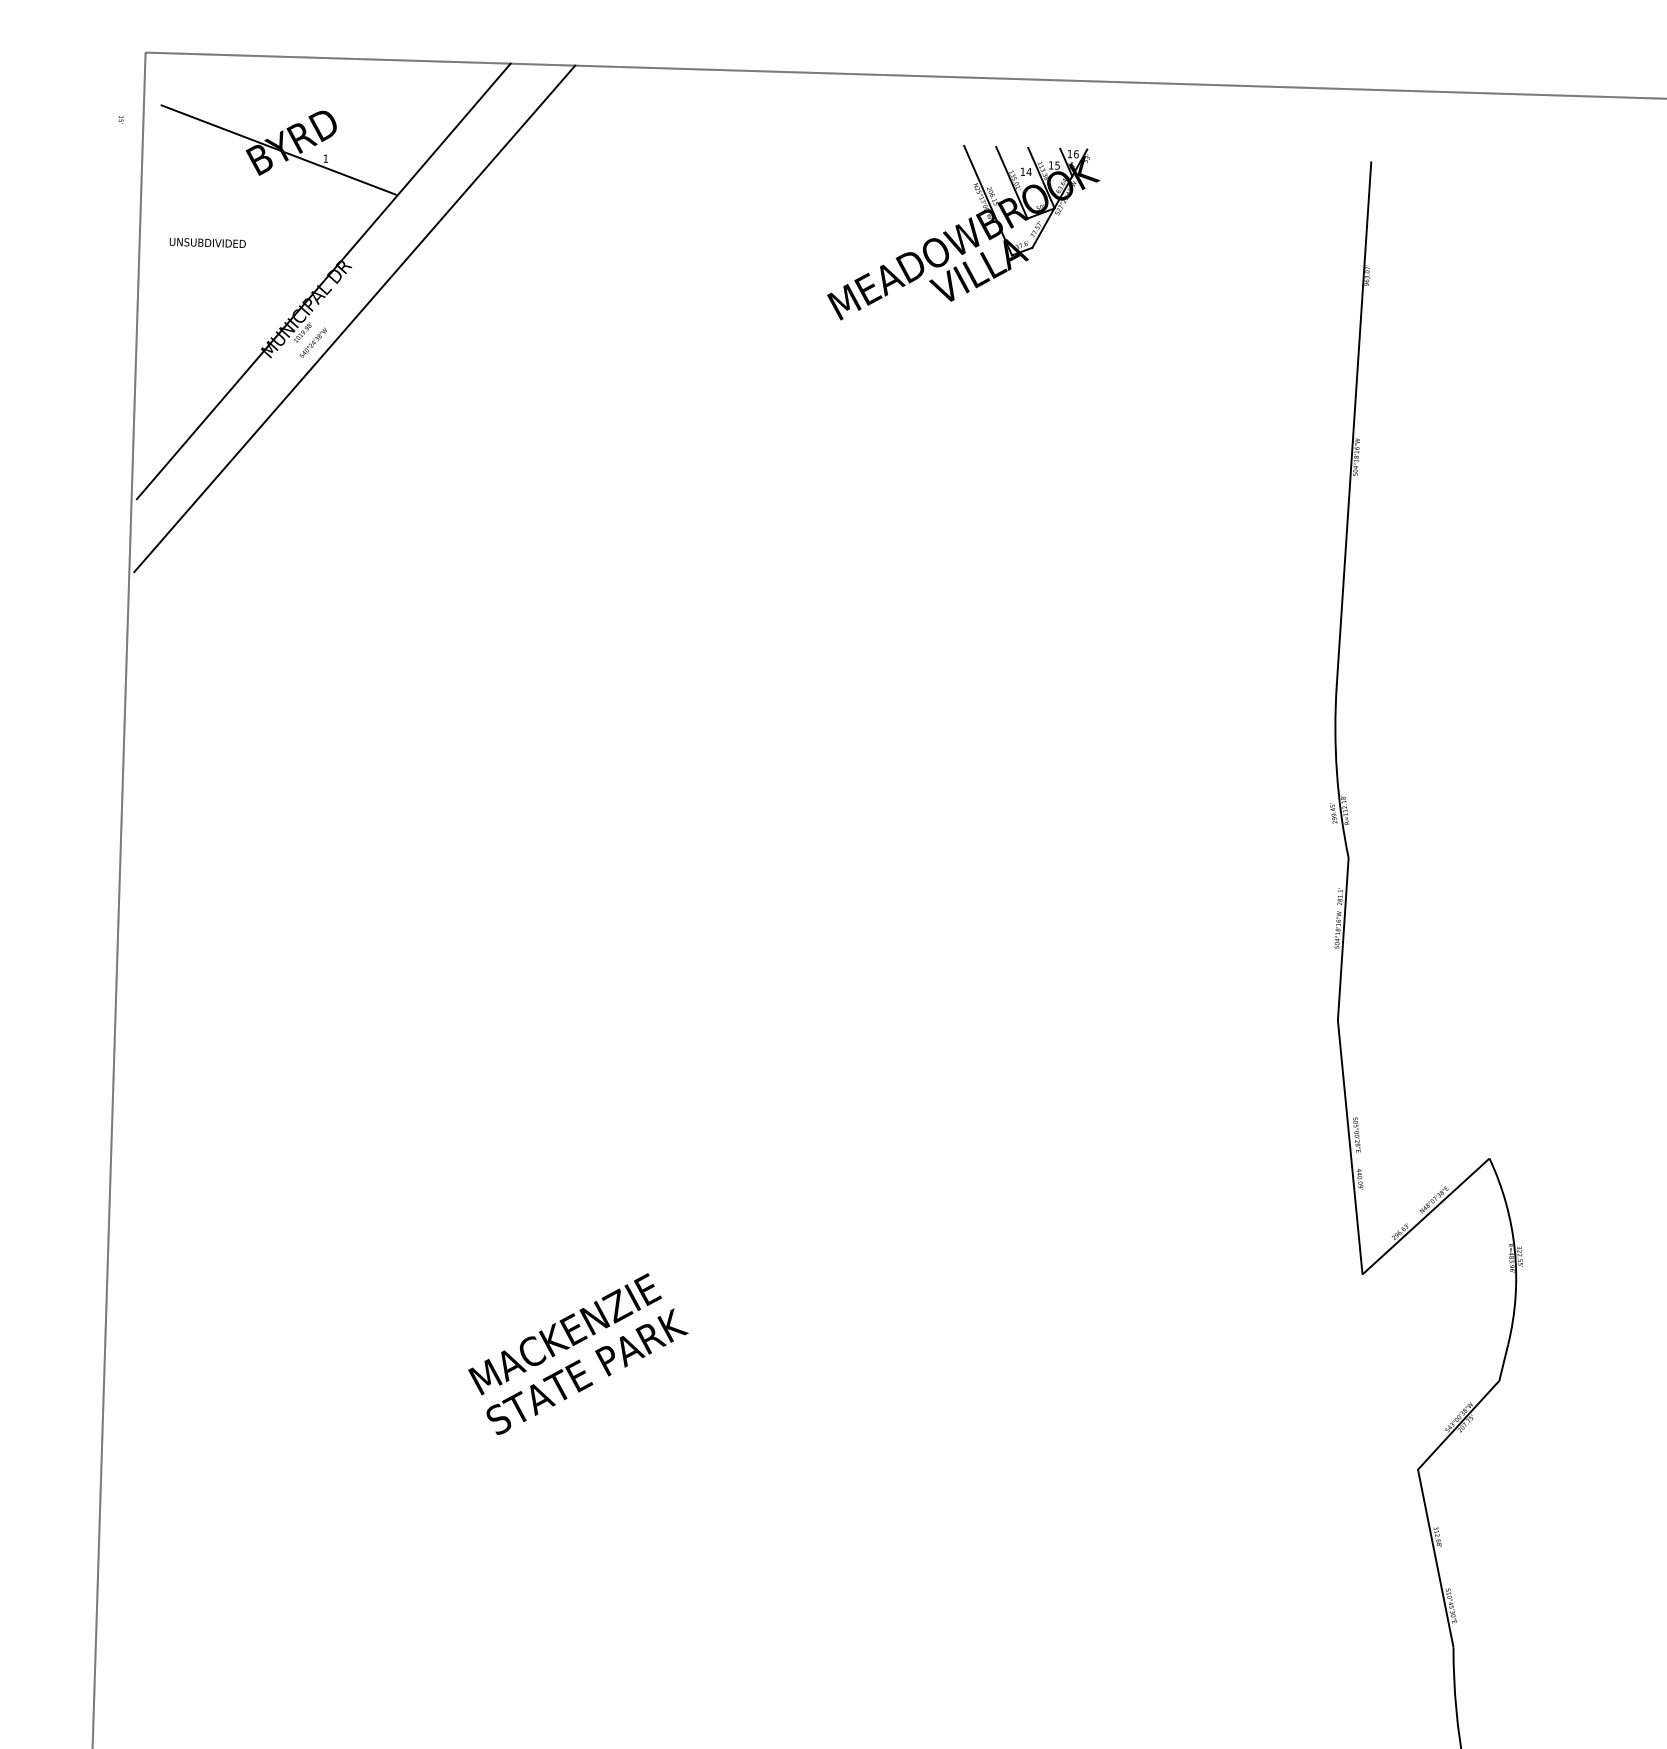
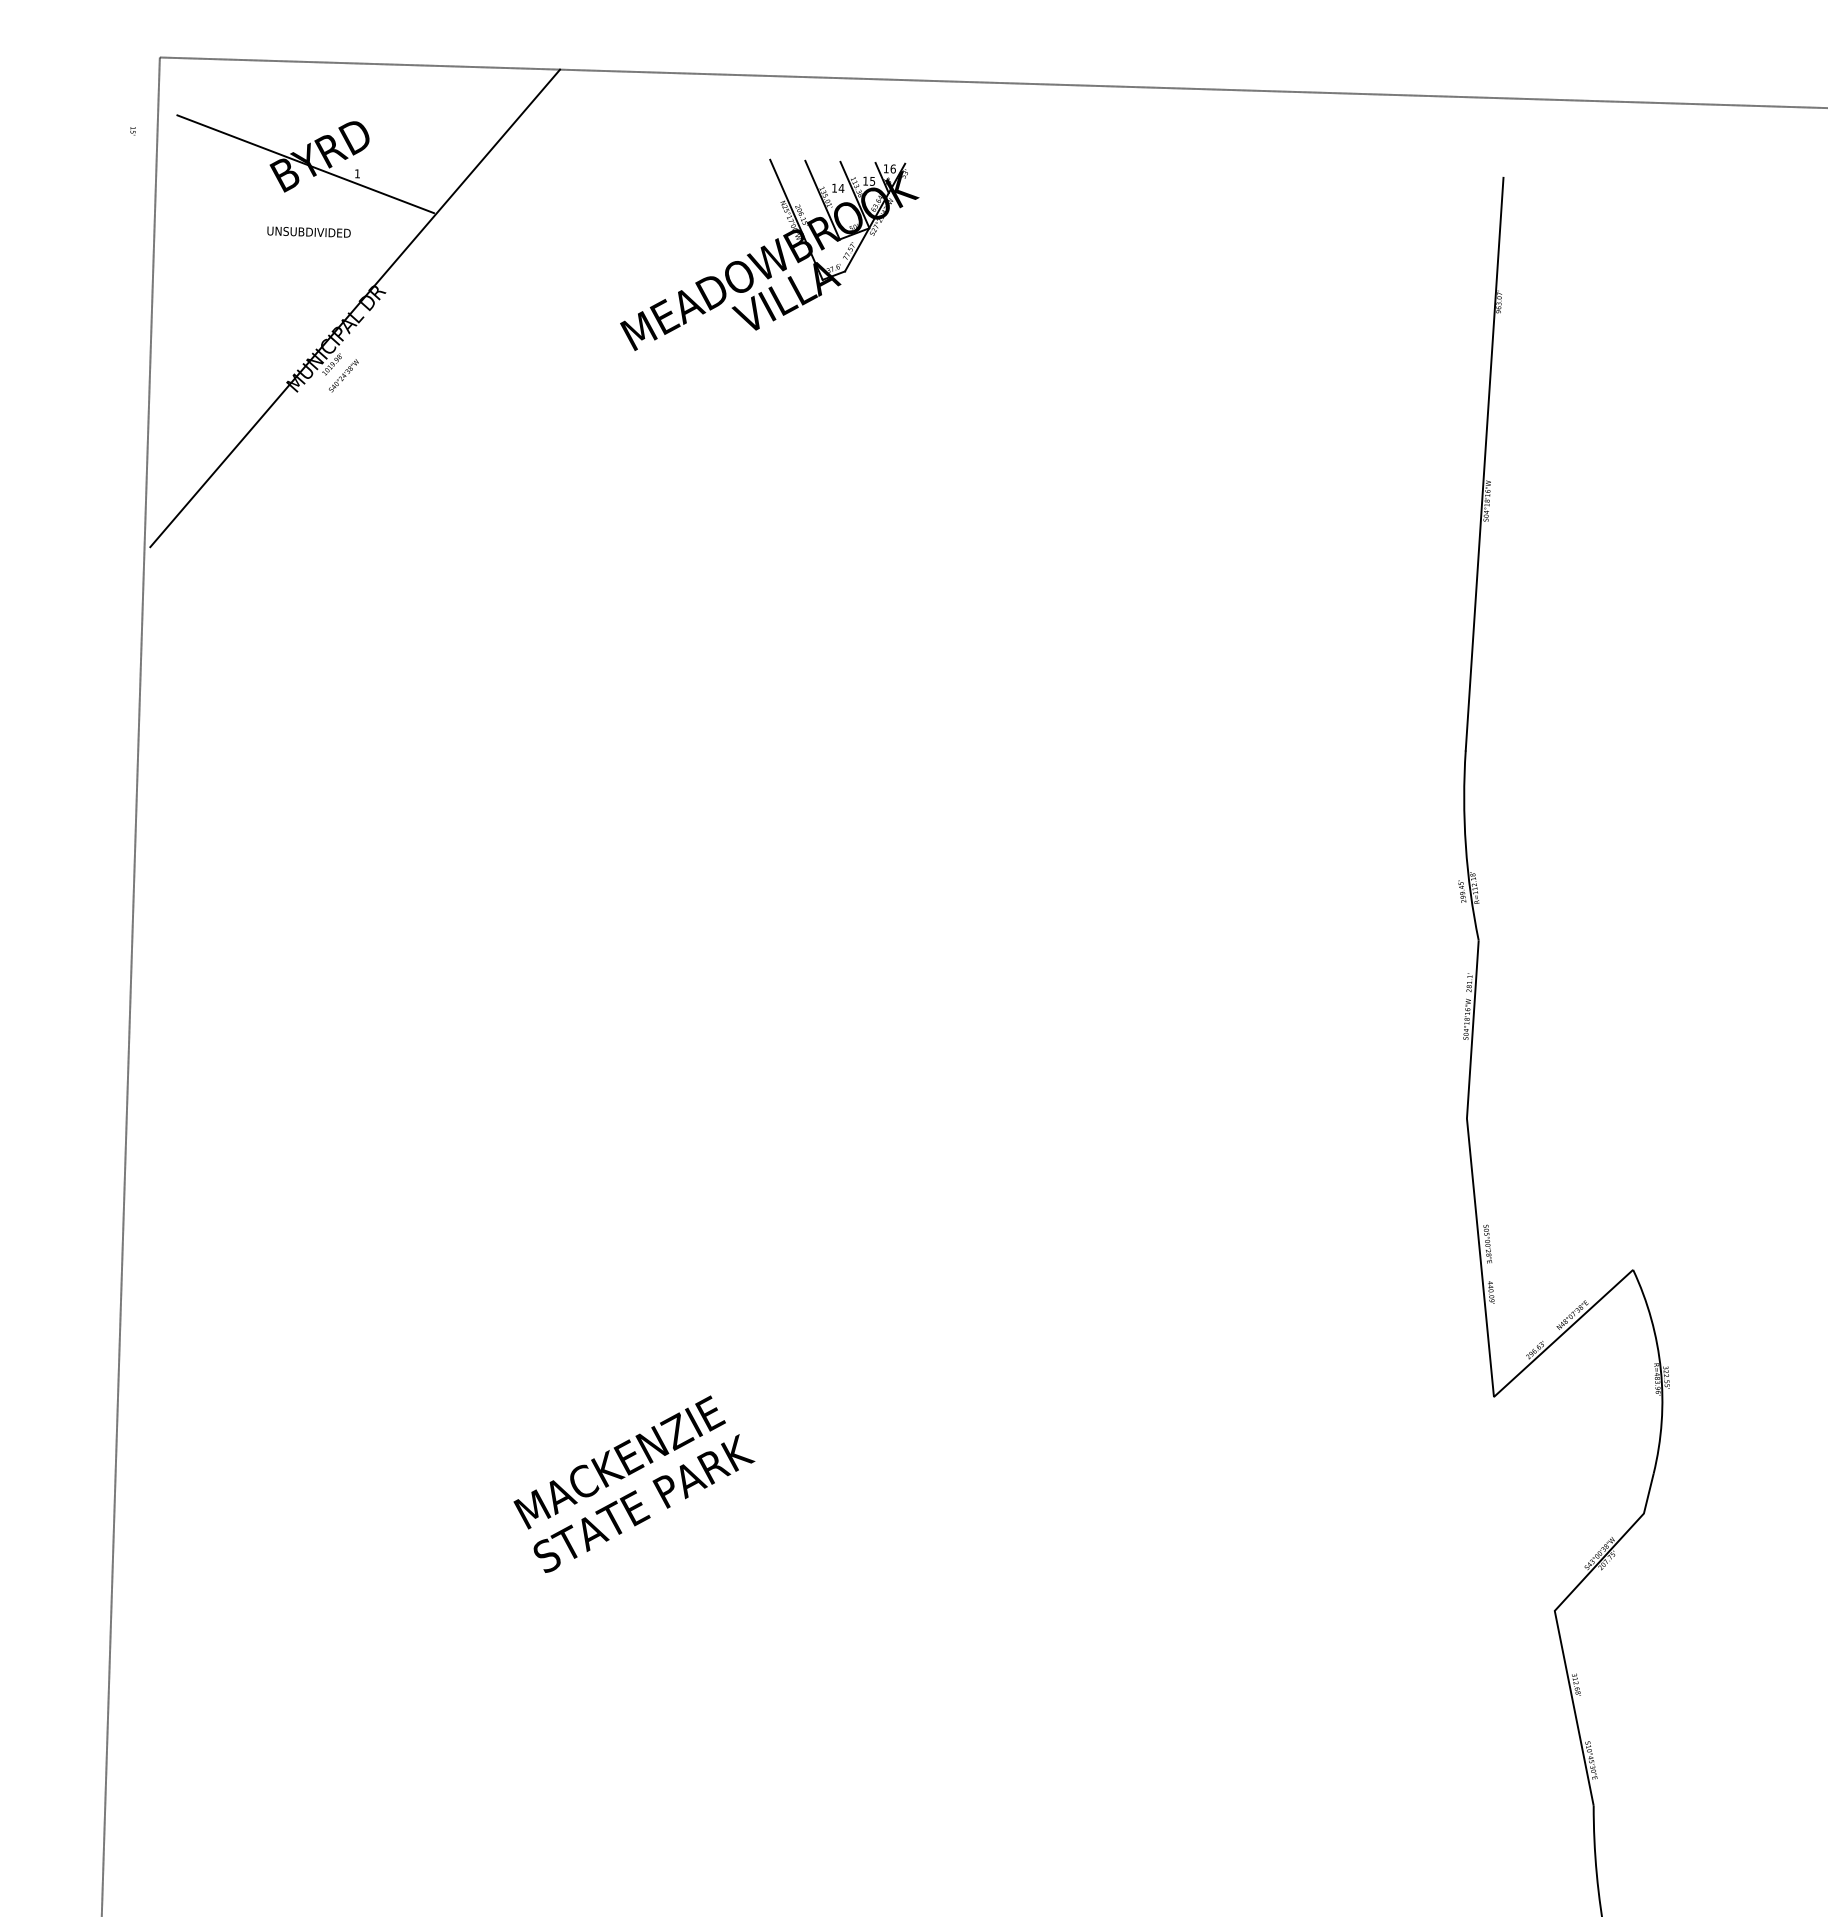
part: (963, 232) -> (769, 254), moved
text: (207, 242) -> (308, 231), moved
line: (354, 318) -> (388, 349), removed

